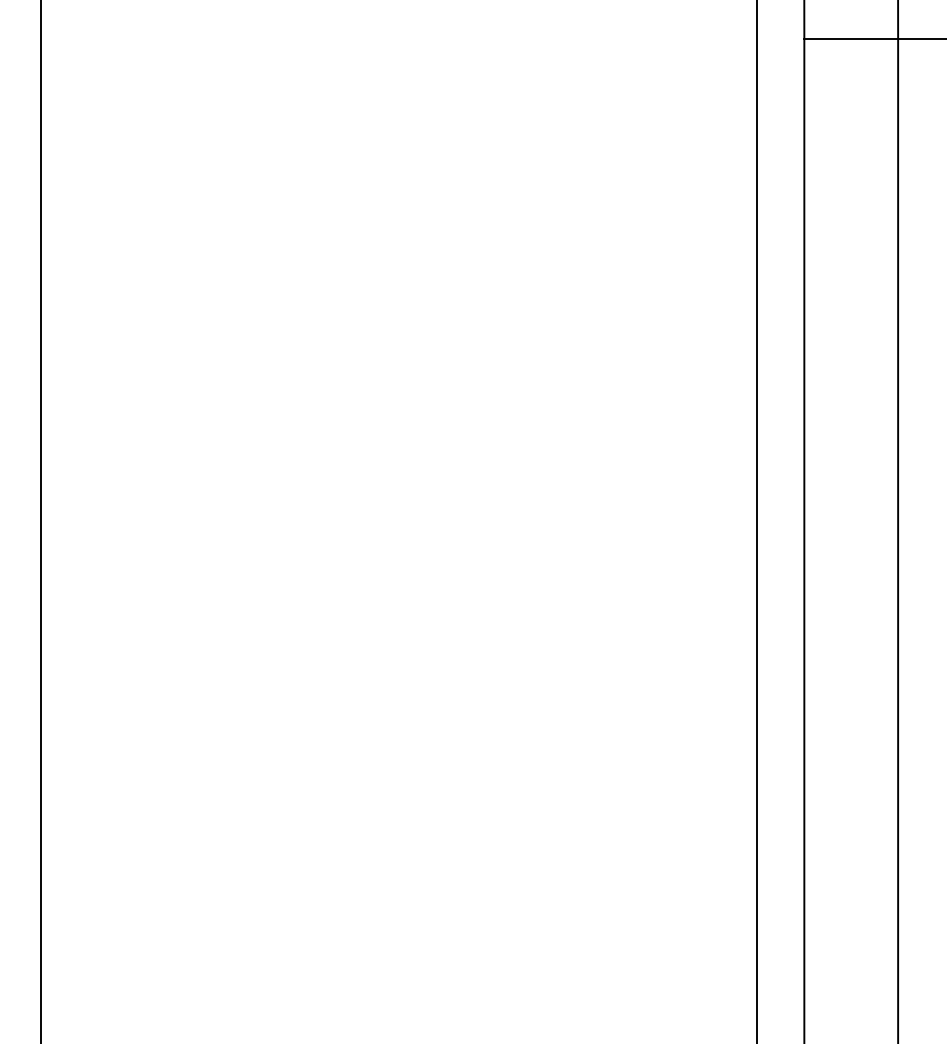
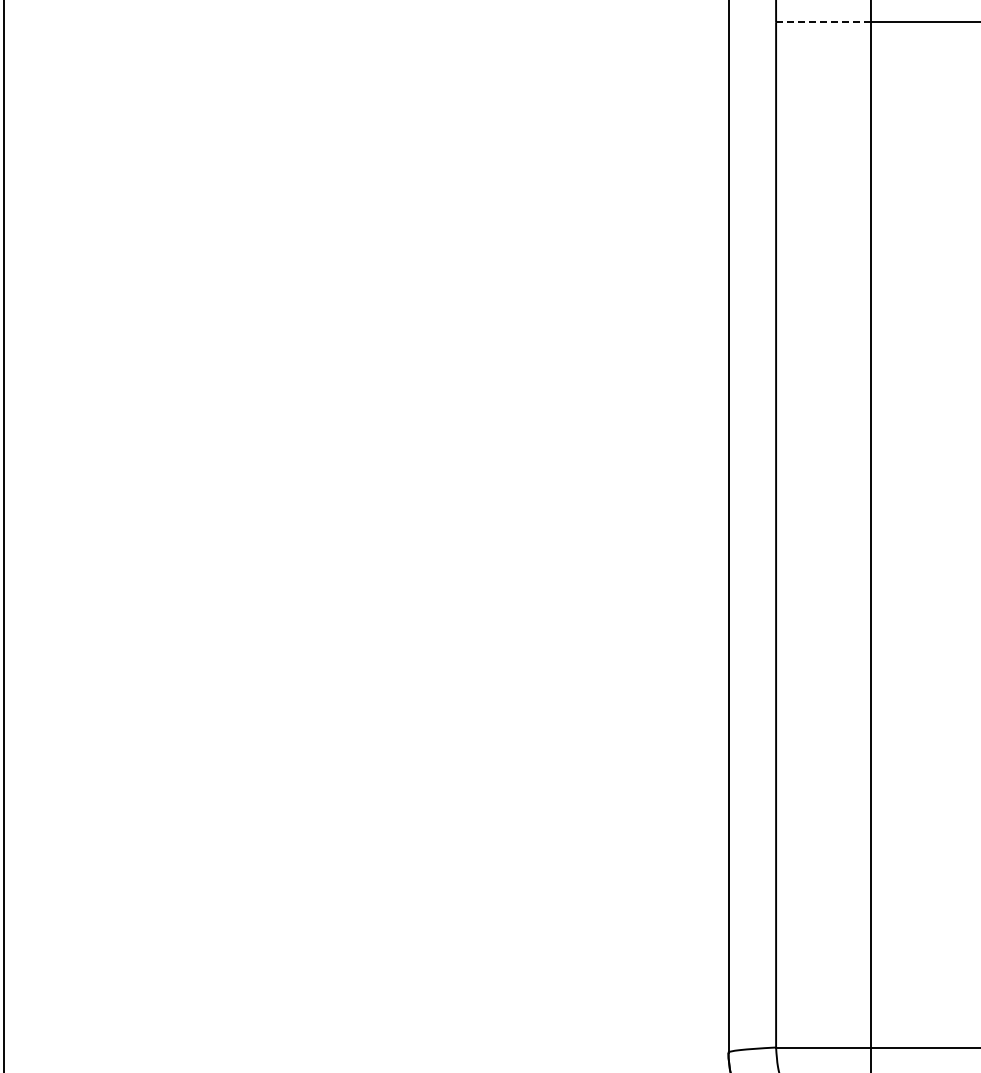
line: (852, 39) -> (824, 22), solid -> dashed

